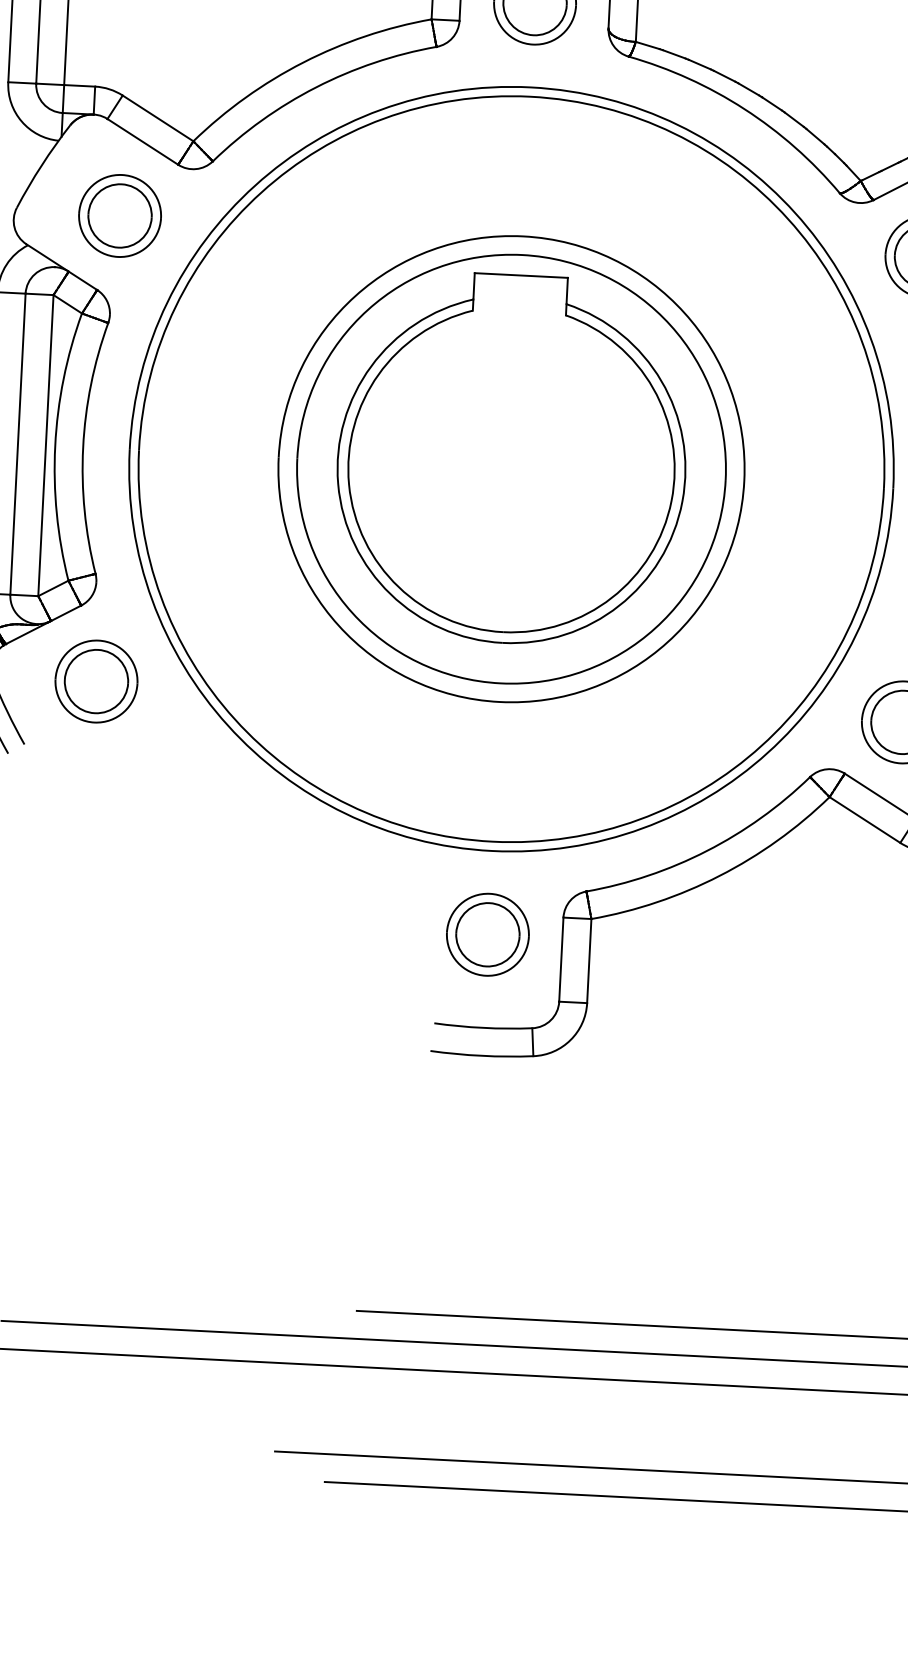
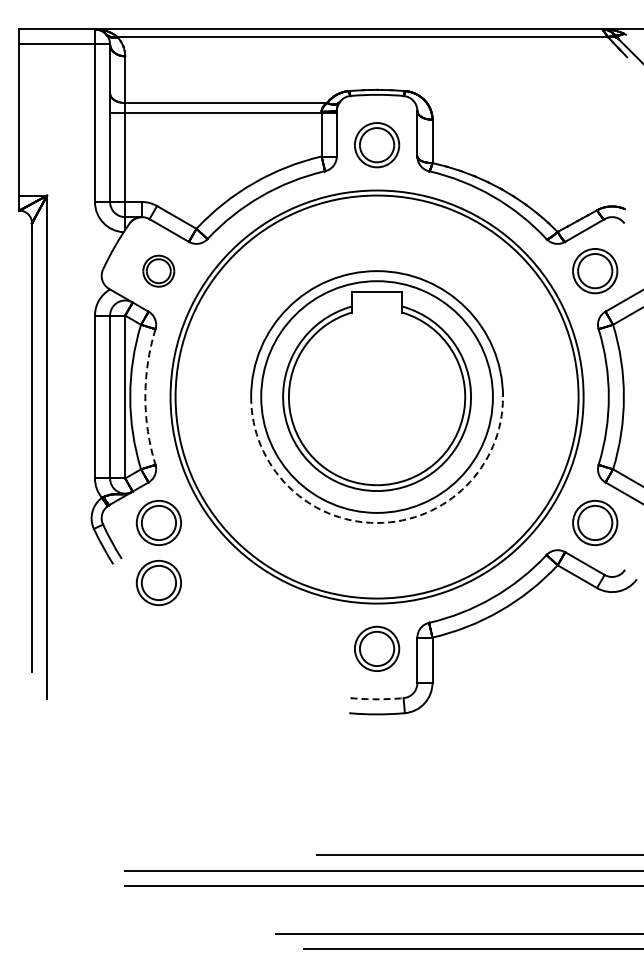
part: (119, 216) -> (158, 271), size x0.7
arc: (83, 448) -> (145, 397), solid -> dashed
arc: (500, 702) -> (377, 523), solid -> dashed
part: (90, 791) -> (158, 582), added
arc: (483, 1028) -> (377, 699), solid -> dashed

